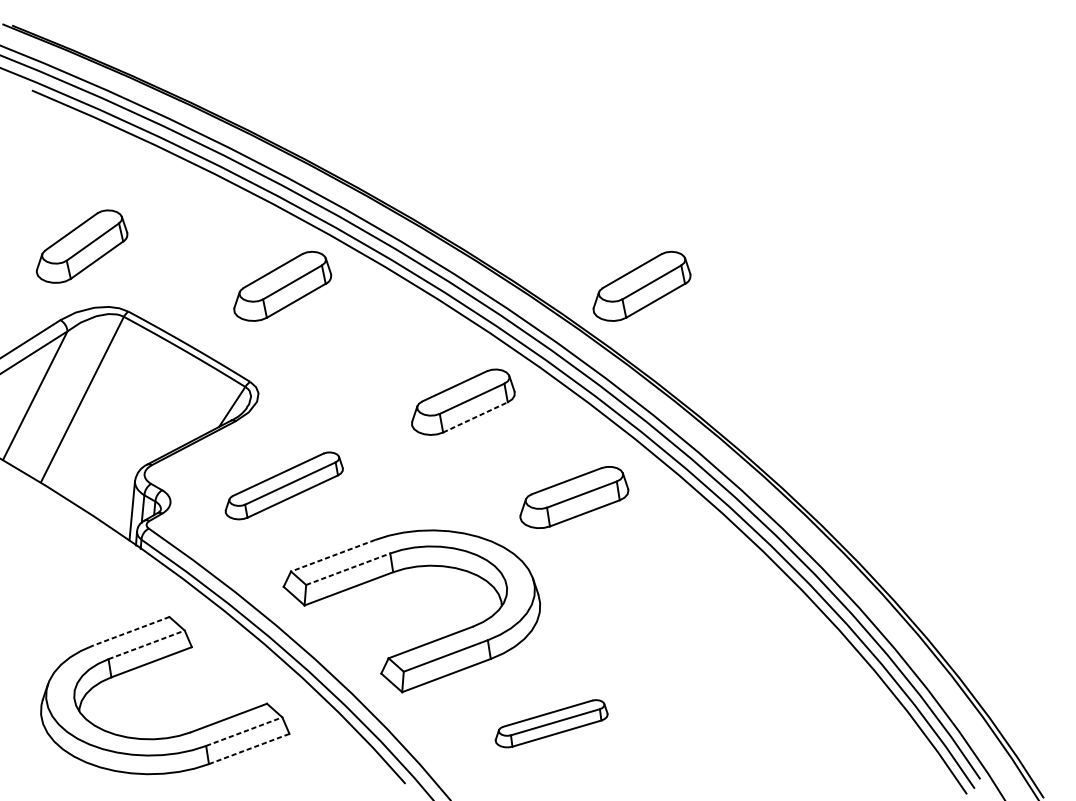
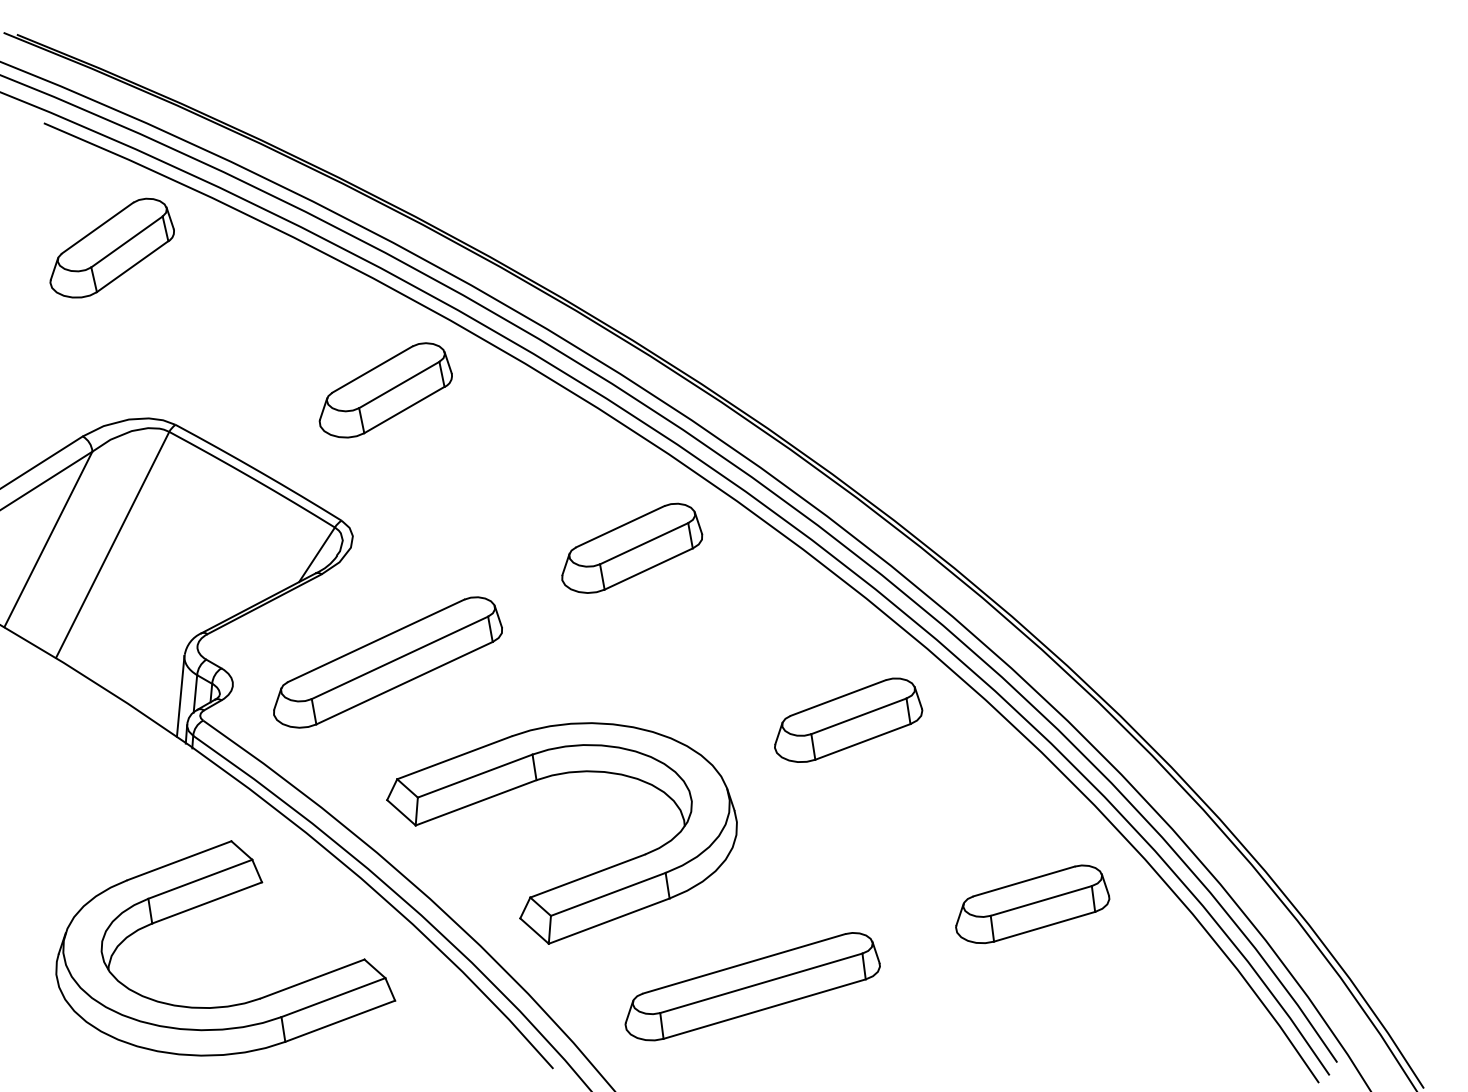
part: (81, 246) -> (111, 247), moved
part: (641, 286) -> (875, 390), removed
line: (475, 417) -> (648, 569), dashed -> solid
part: (283, 485) -> (387, 662), size x1.43
part: (574, 496) -> (848, 719), moved
line: (333, 555) -> (454, 757), dashed -> solid
line: (348, 568) -> (475, 775), dashed -> solid
line: (131, 631) -> (179, 860), dashed -> solid
line: (146, 645) -> (200, 879), dashed -> solid
part: (756, 662) -> (1032, 903), added
part: (551, 723) -> (752, 986), size x1.67
line: (244, 731) -> (333, 997), dashed -> solid
line: (249, 749) -> (340, 1021), dashed -> solid

